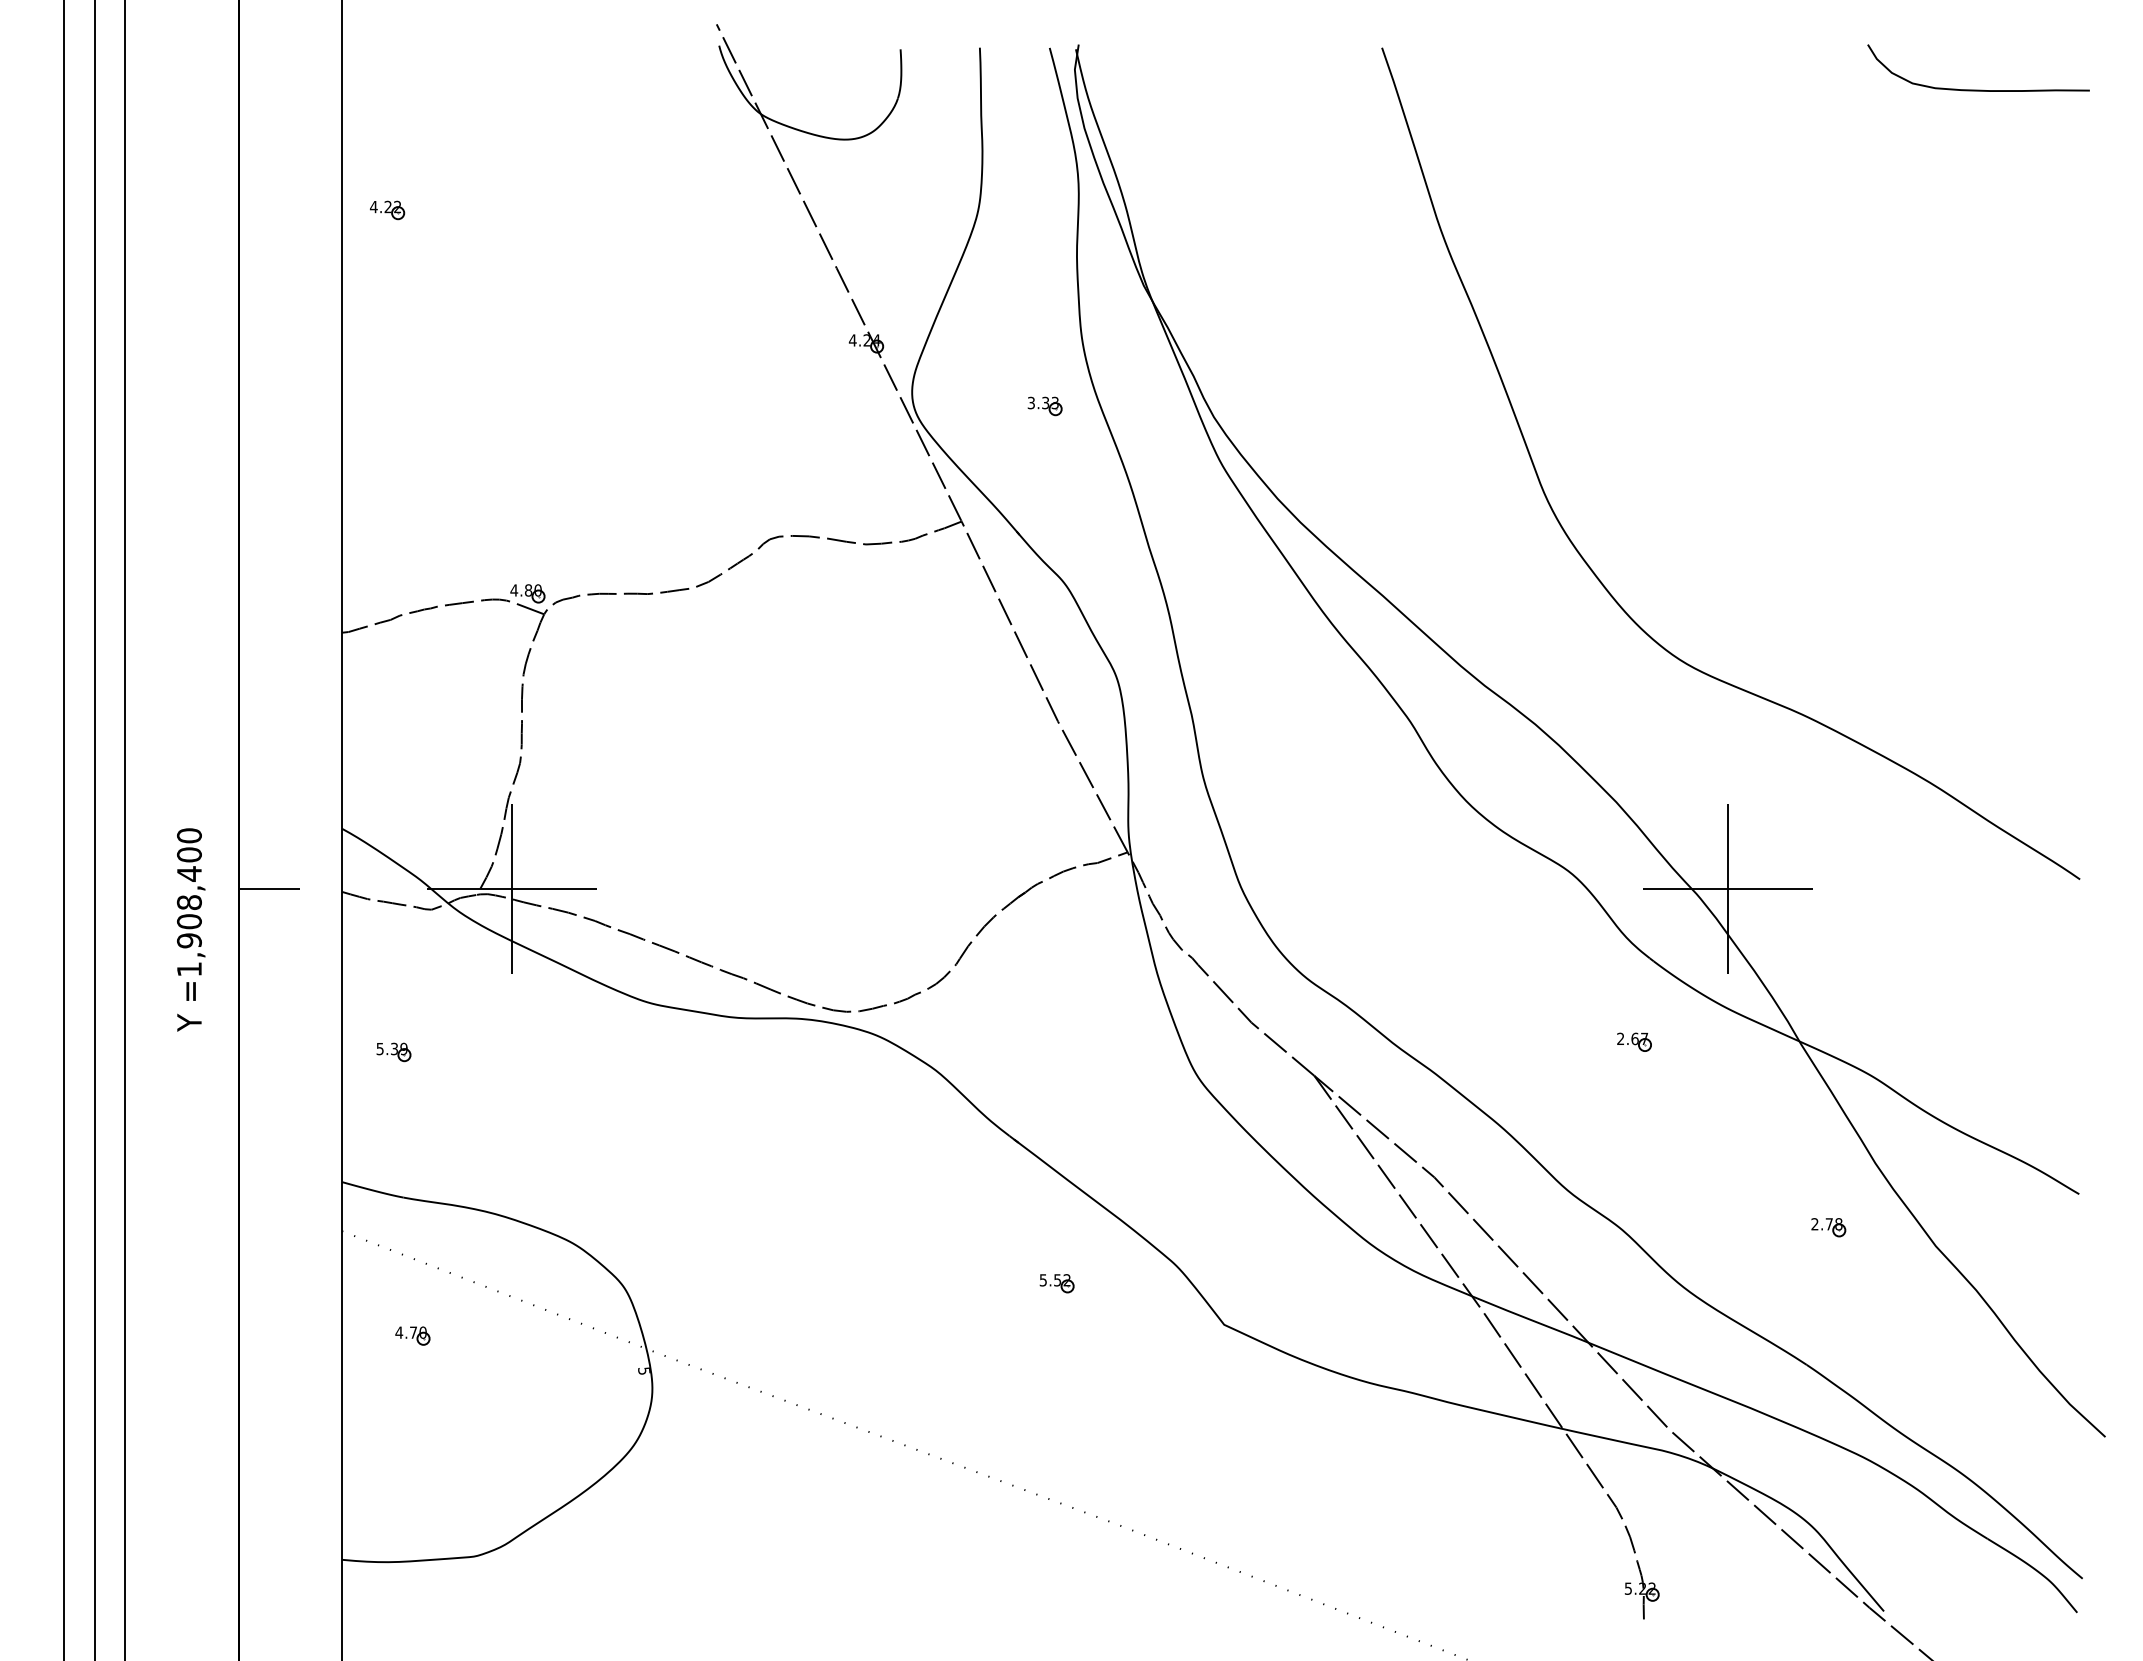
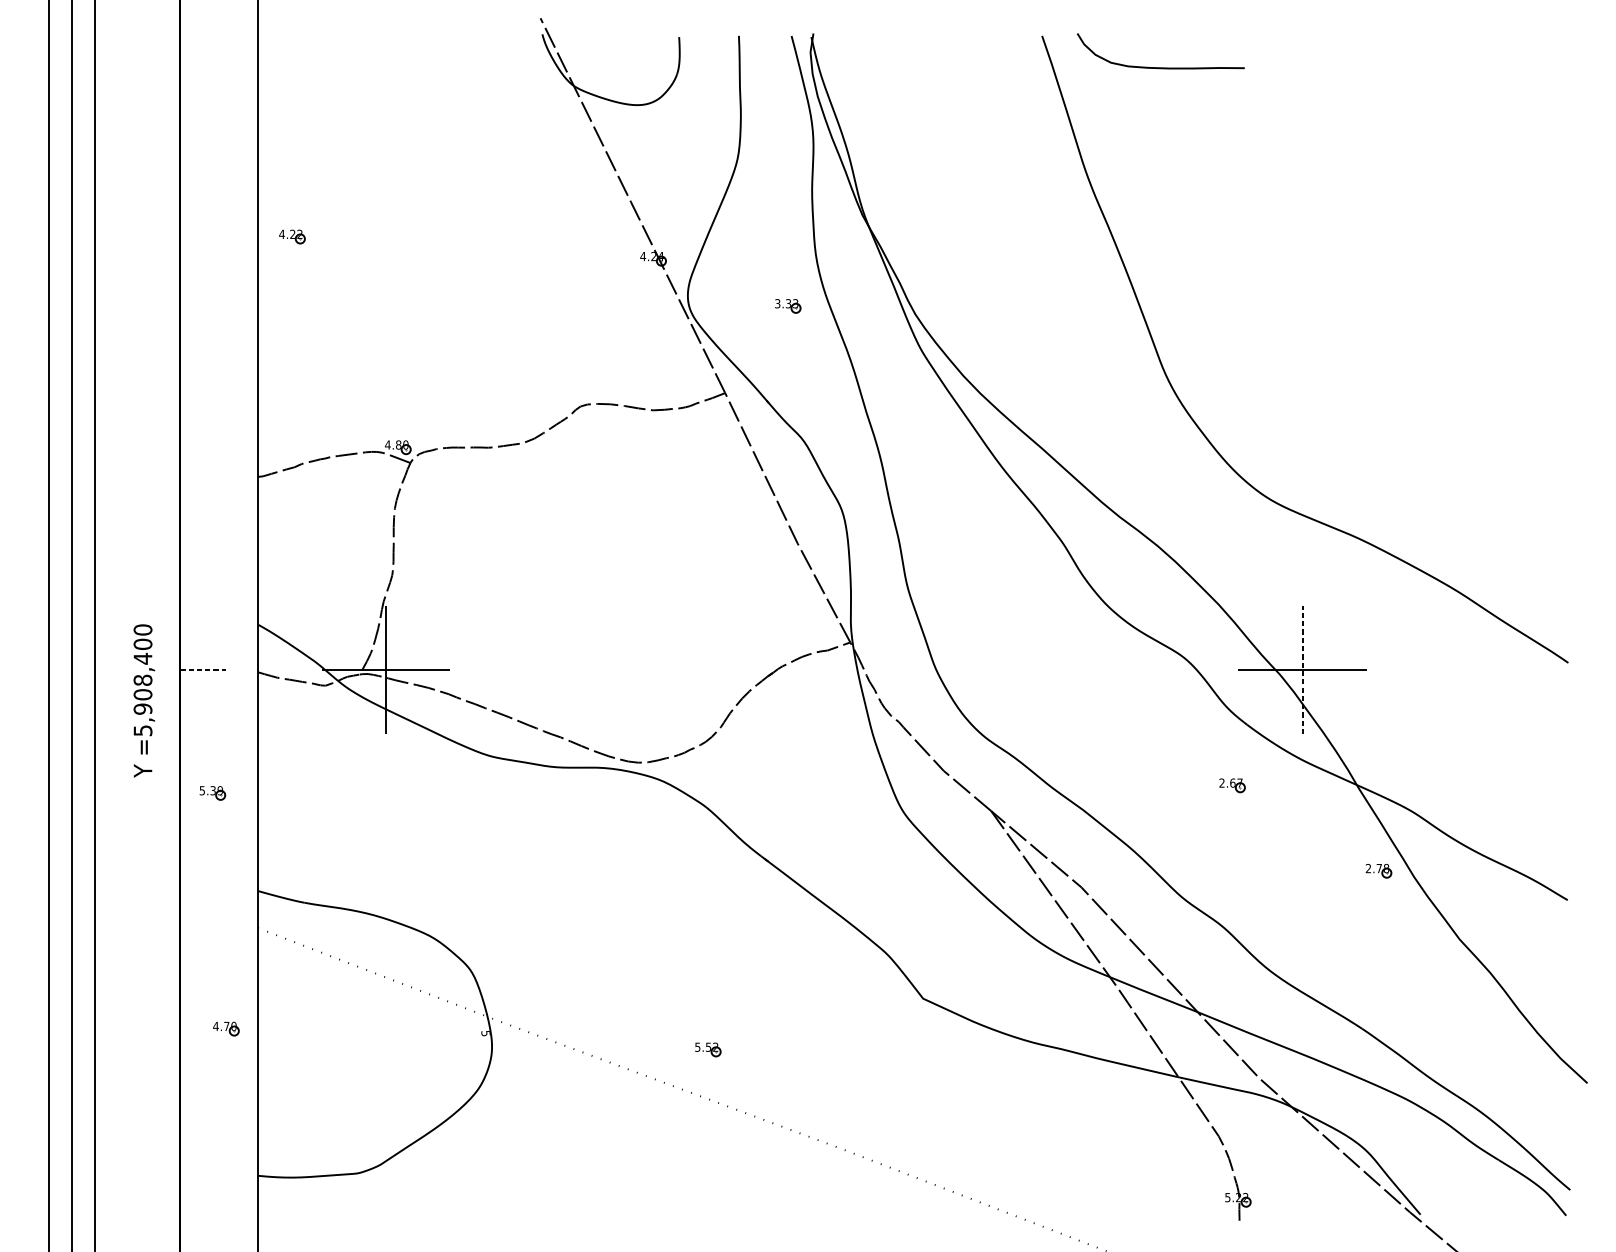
curve: (1978, 89) -> (1160, 67), moved
part: (387, 210) -> (292, 236), moved
line: (269, 888) -> (203, 669), solid -> dashed
line: (1727, 888) -> (1302, 669), solid -> dashed
text: (189, 969) -> (143, 730), =1,908,400 -> =5,908,400
part: (393, 1052) -> (212, 793), moved
part: (1828, 1227) -> (1378, 871), moved
part: (1056, 1283) -> (707, 1049), moved
part: (412, 1335) -> (225, 1028), moved

